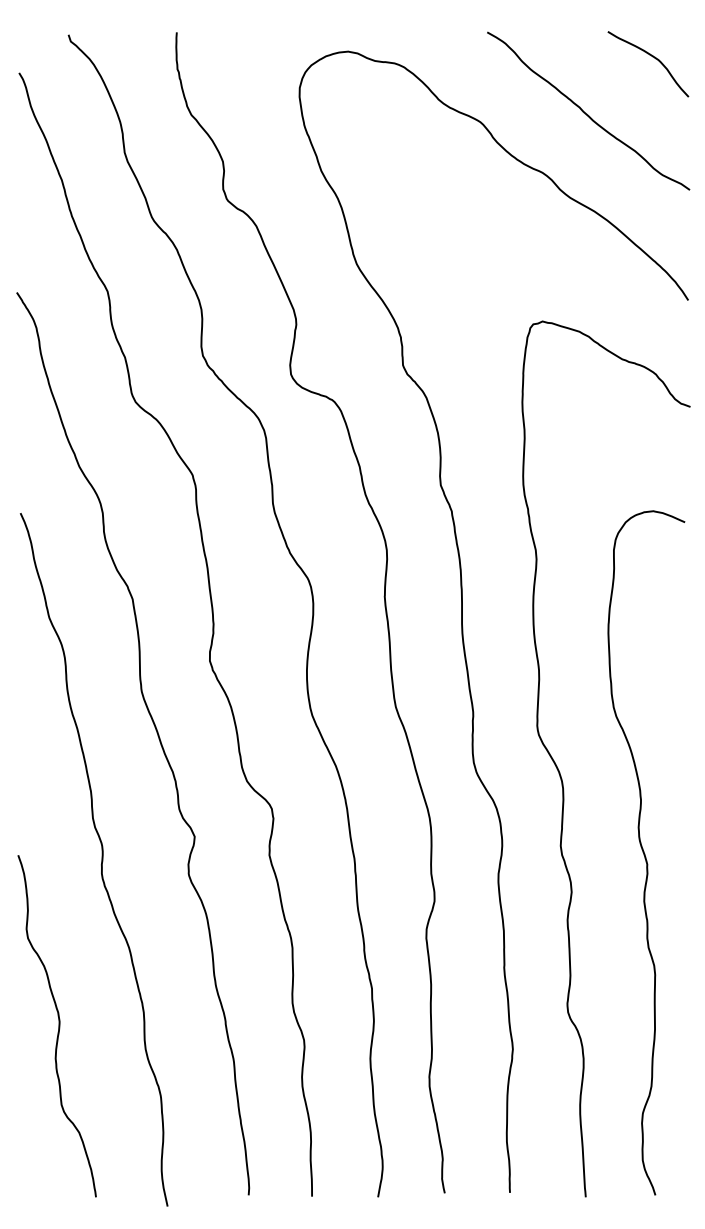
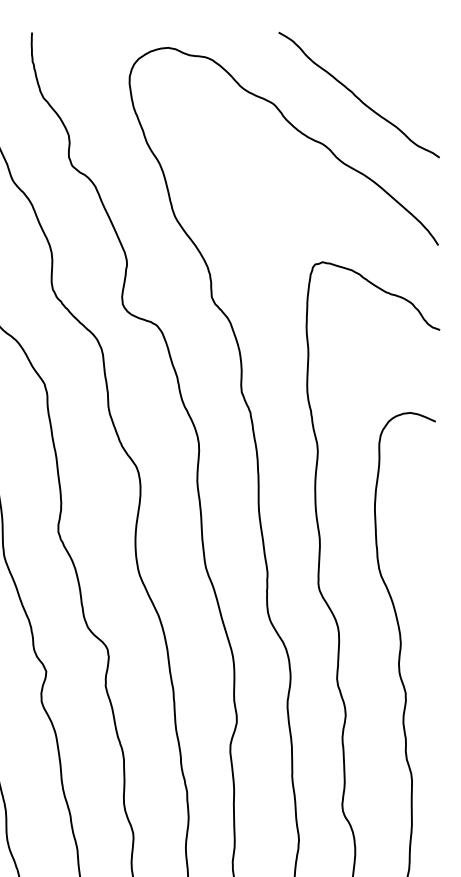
curve: (652, 57) -> (409, 52), removed

